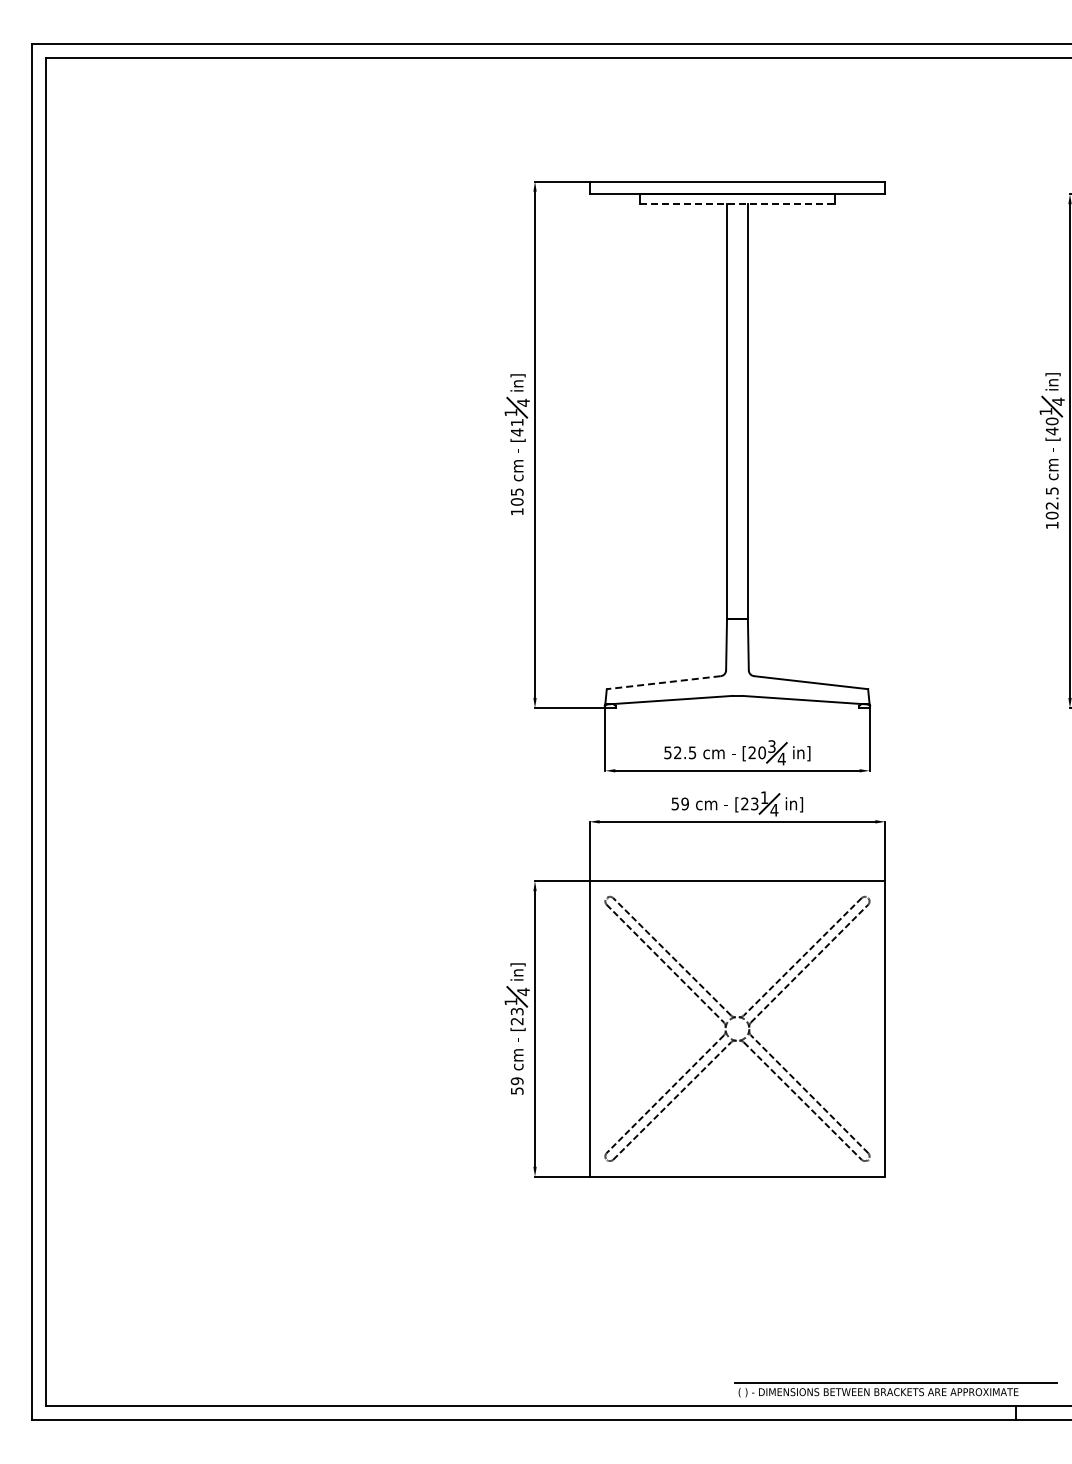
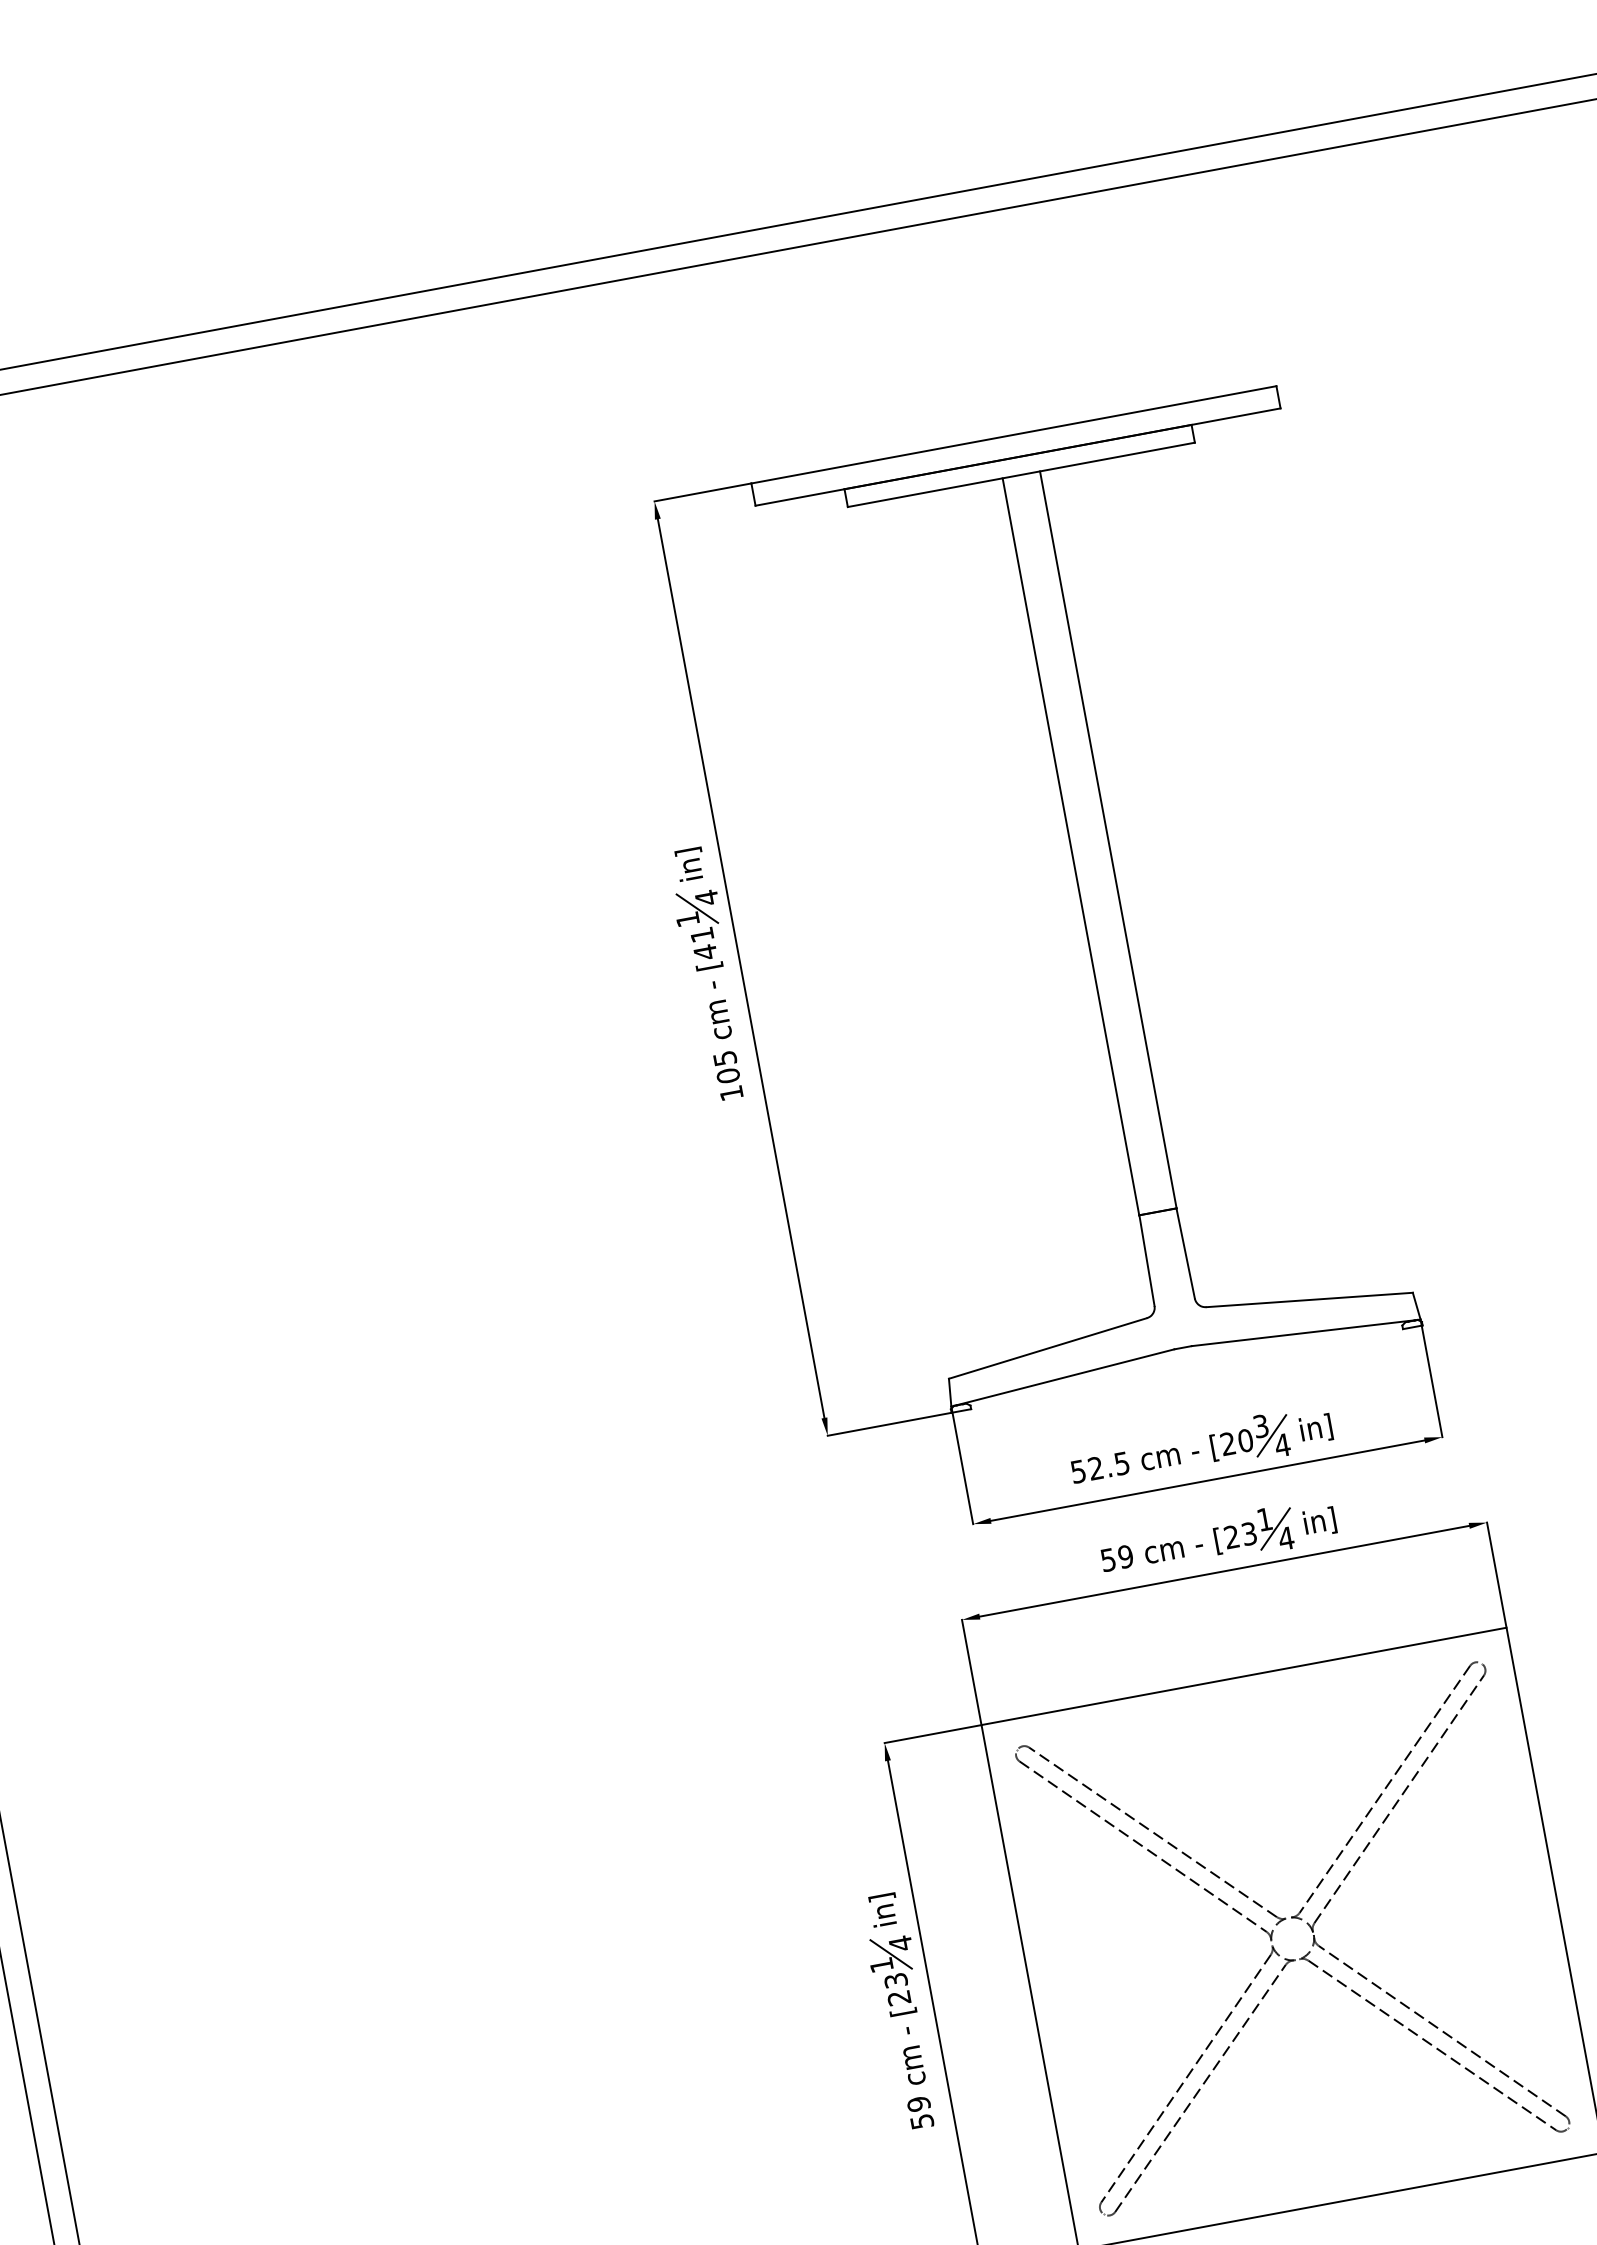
line: (737, 204) -> (1021, 475), dashed -> solid
line: (663, 682) -> (1047, 1348), dashed -> solid

